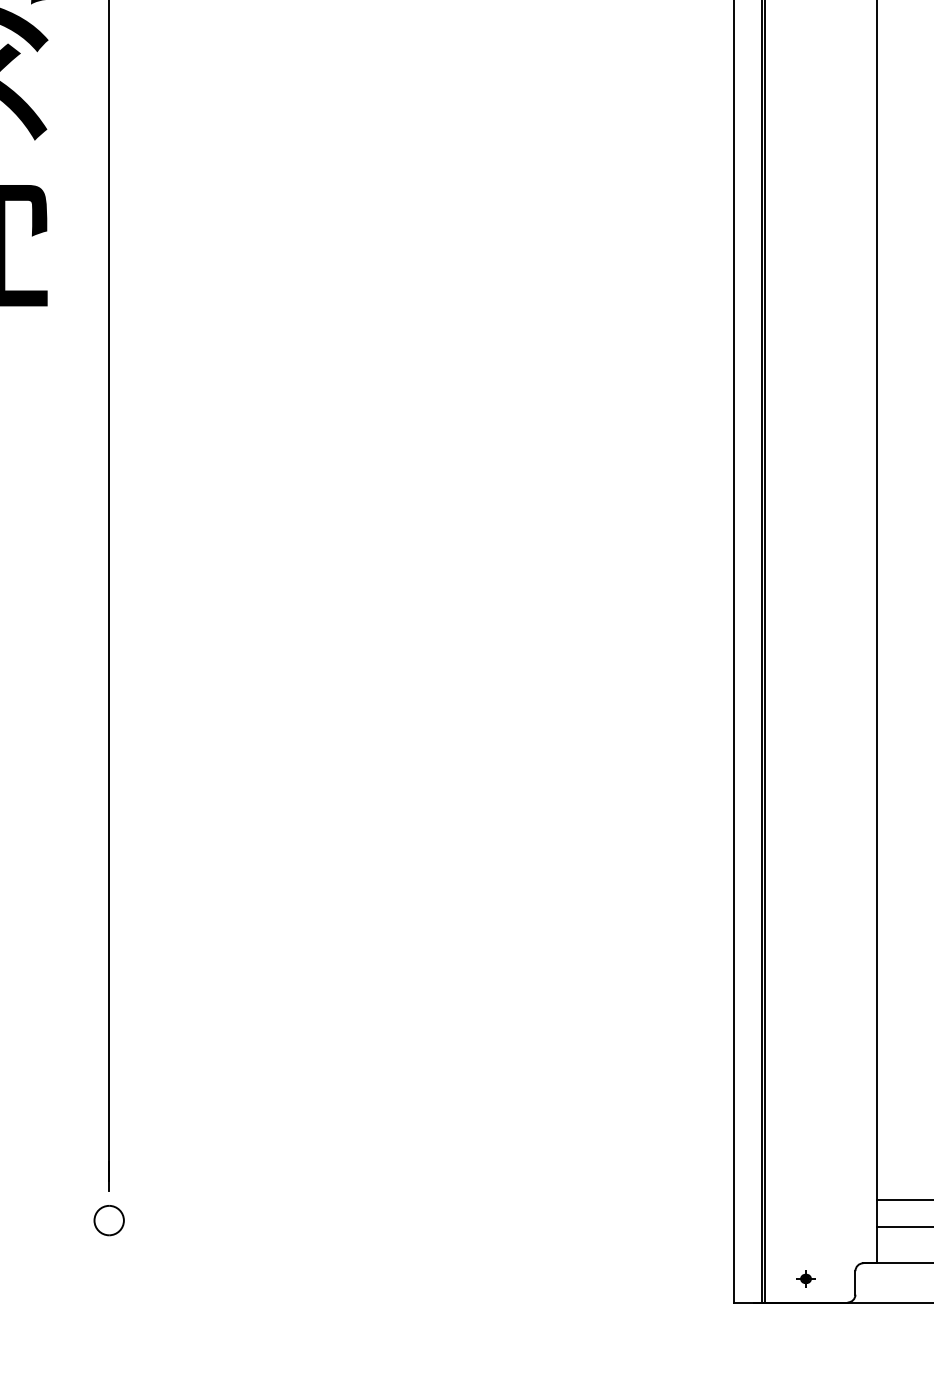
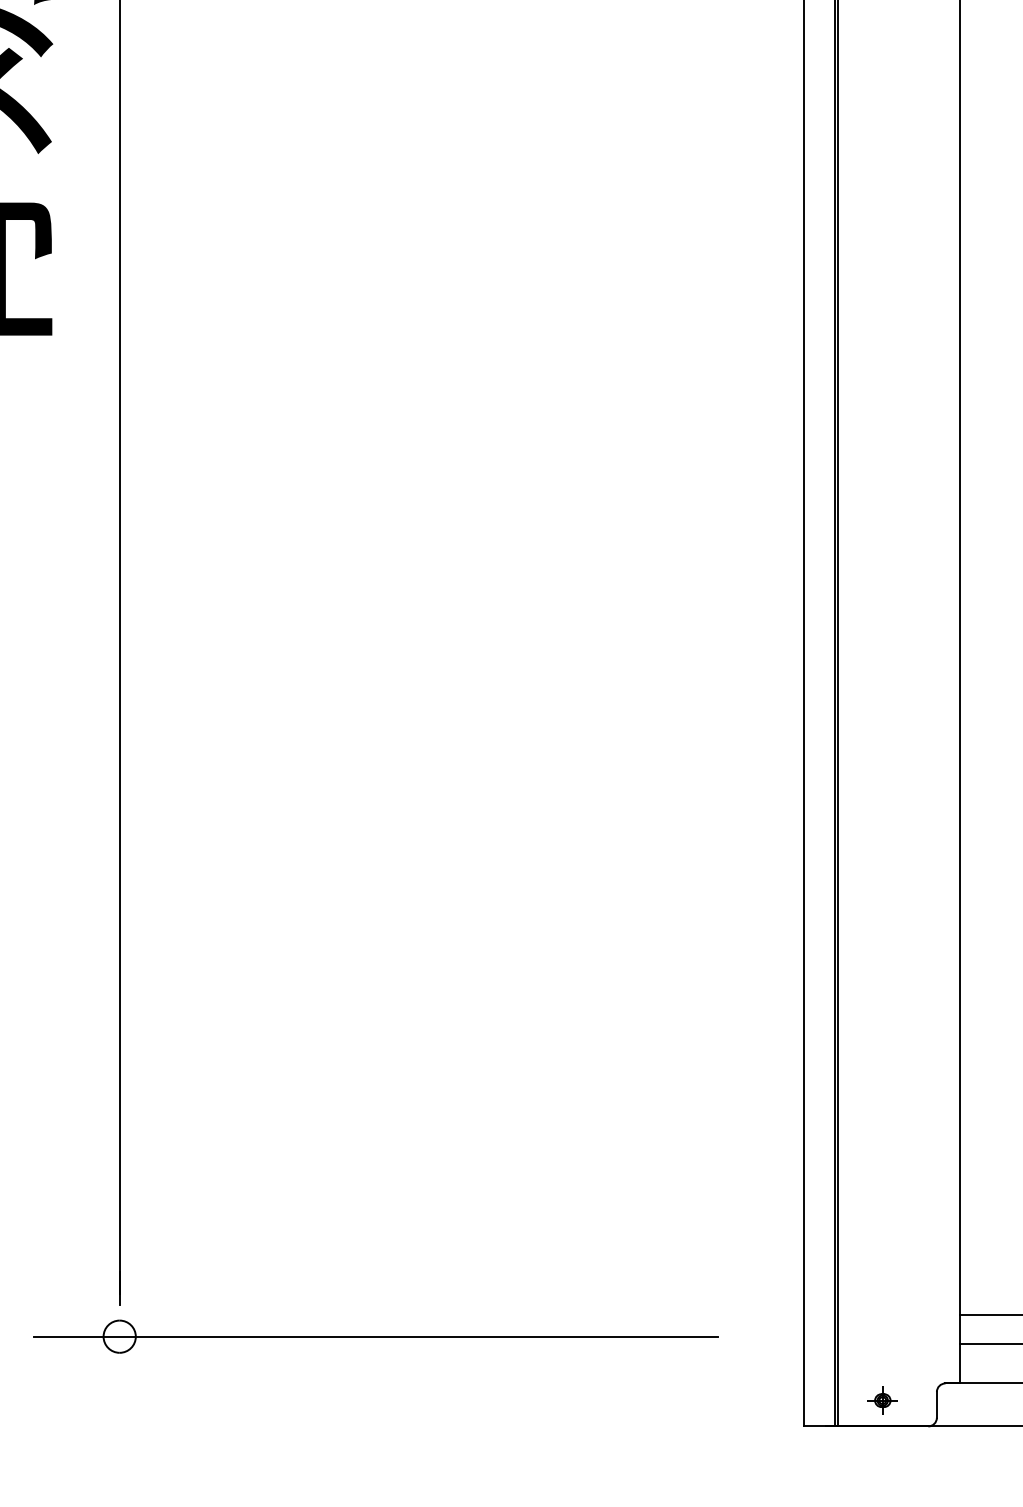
line: (342, 1220) -> (375, 1336), added
part: (805, 1278) -> (882, 1400), size x1.43

